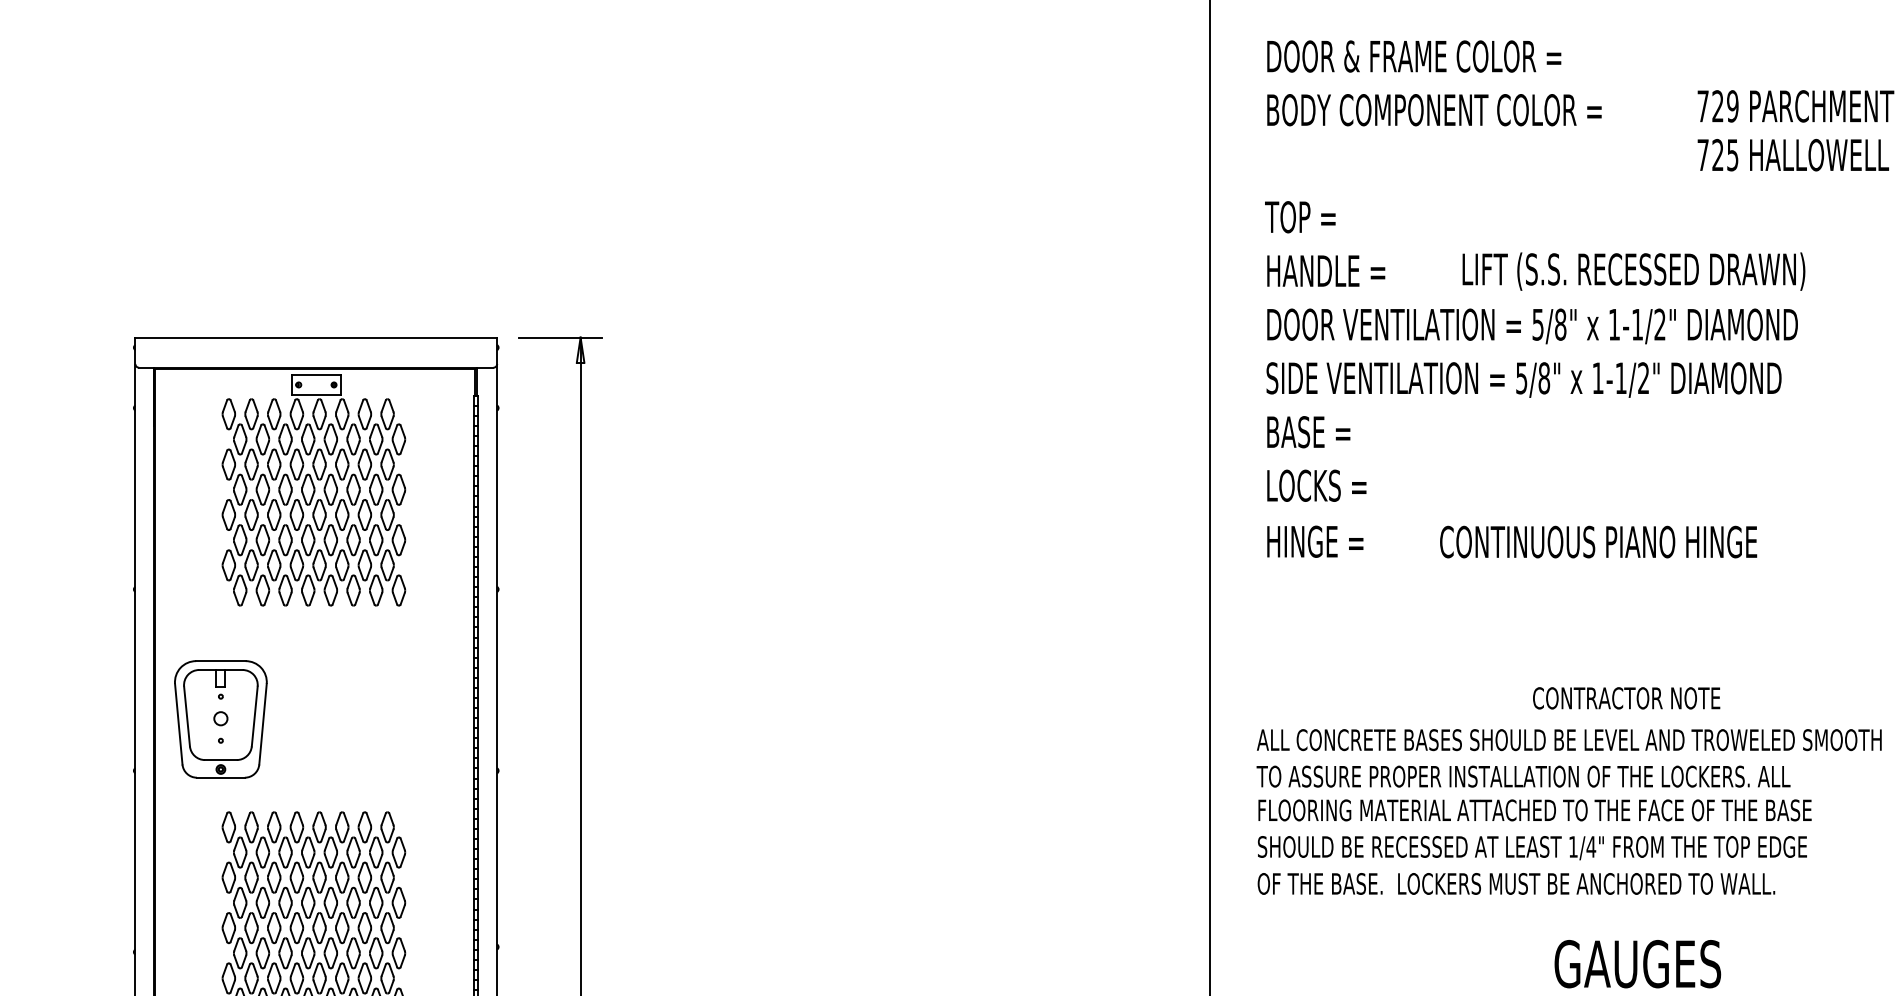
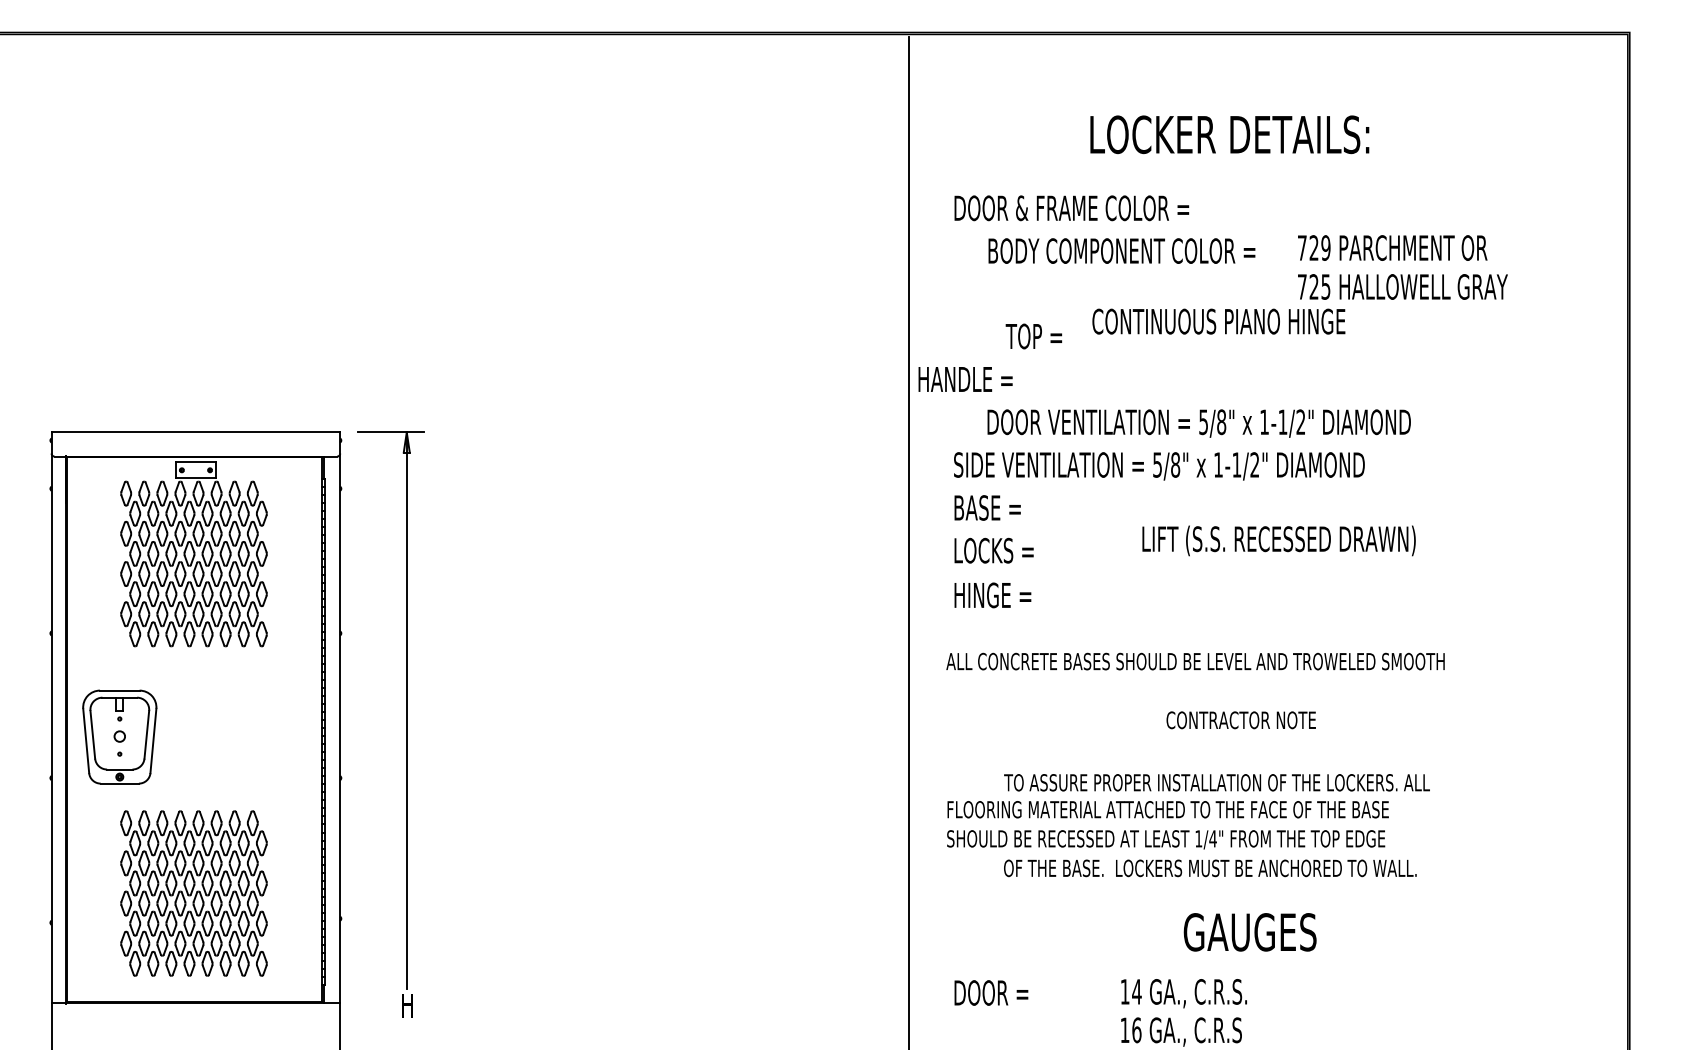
text: (1433, 109) -> (1121, 250), moved
text: (1299, 217) -> (1033, 336), moved
text: (1326, 271) -> (965, 379), moved
text: (1633, 271) -> (1278, 540), moved
text: (1531, 326) -> (1198, 423), moved
text: (1598, 541) -> (1218, 321), moved
text: (1569, 739) -> (1195, 661), moved
text: (1522, 776) -> (1216, 782), moved
text: (1516, 884) -> (1210, 868), moved

